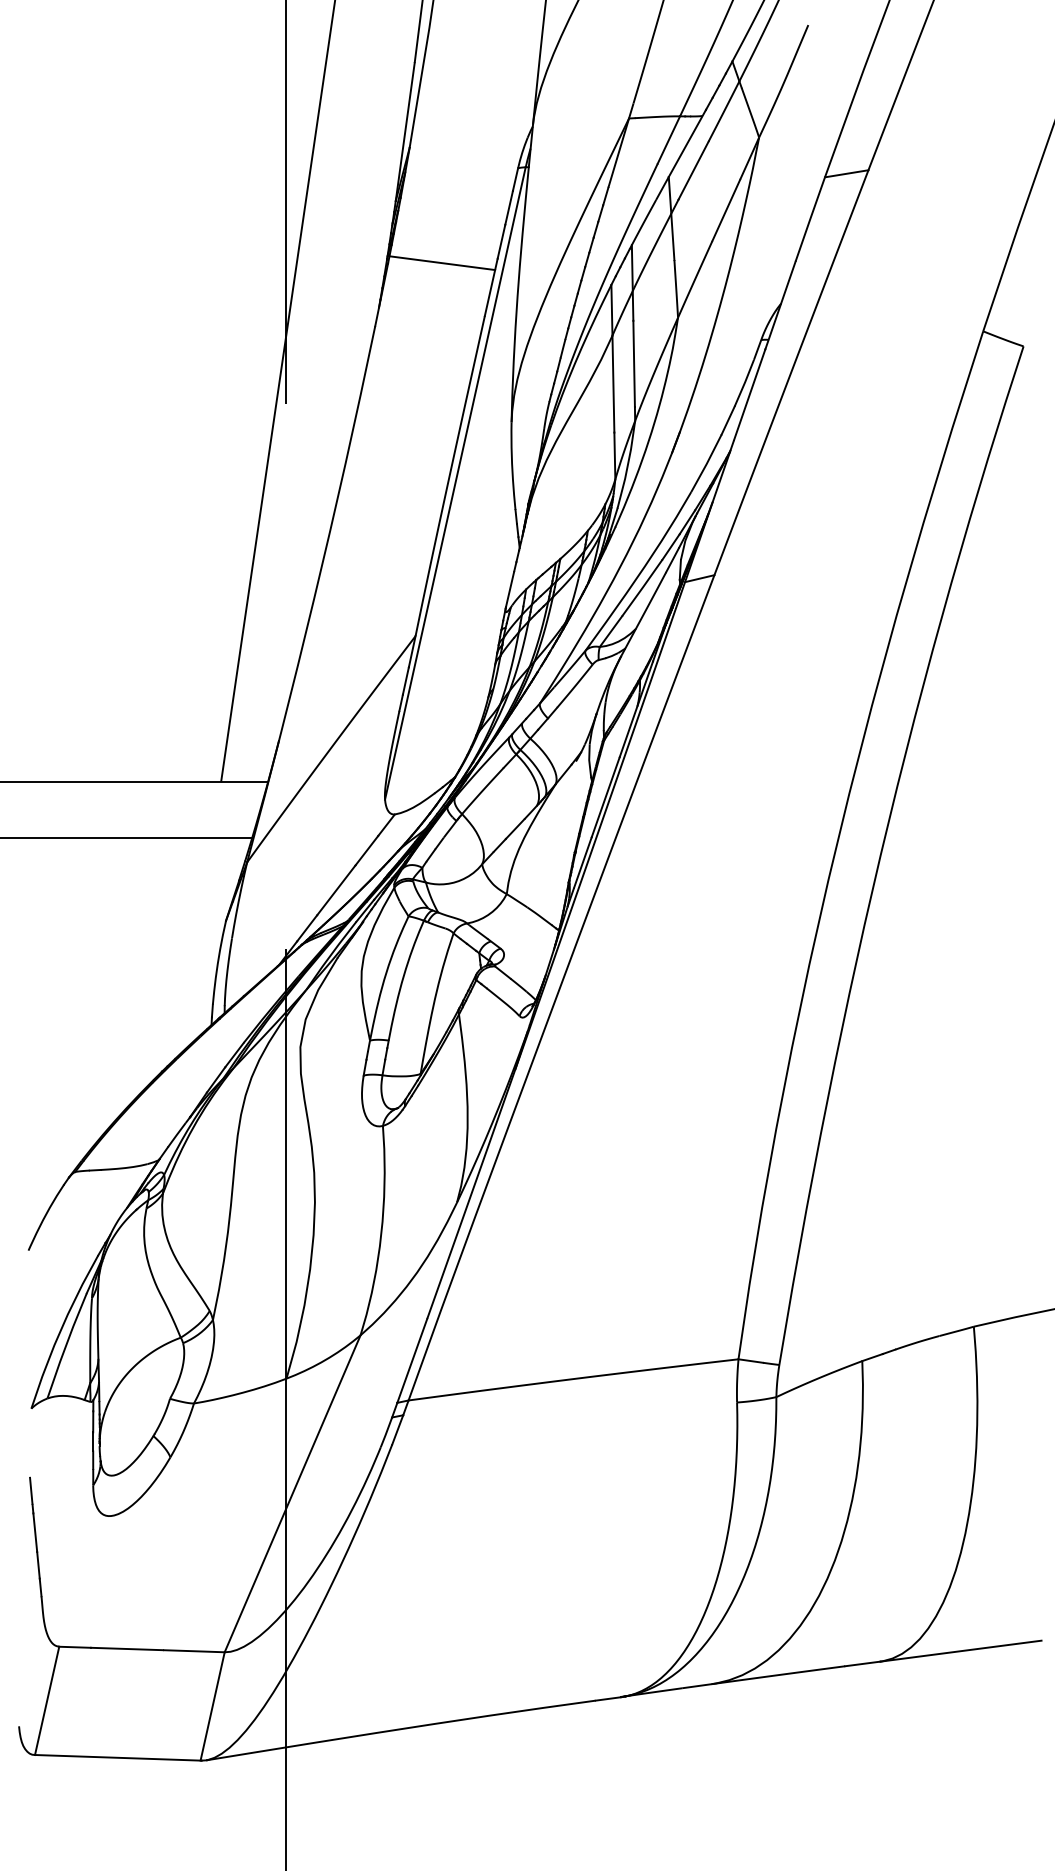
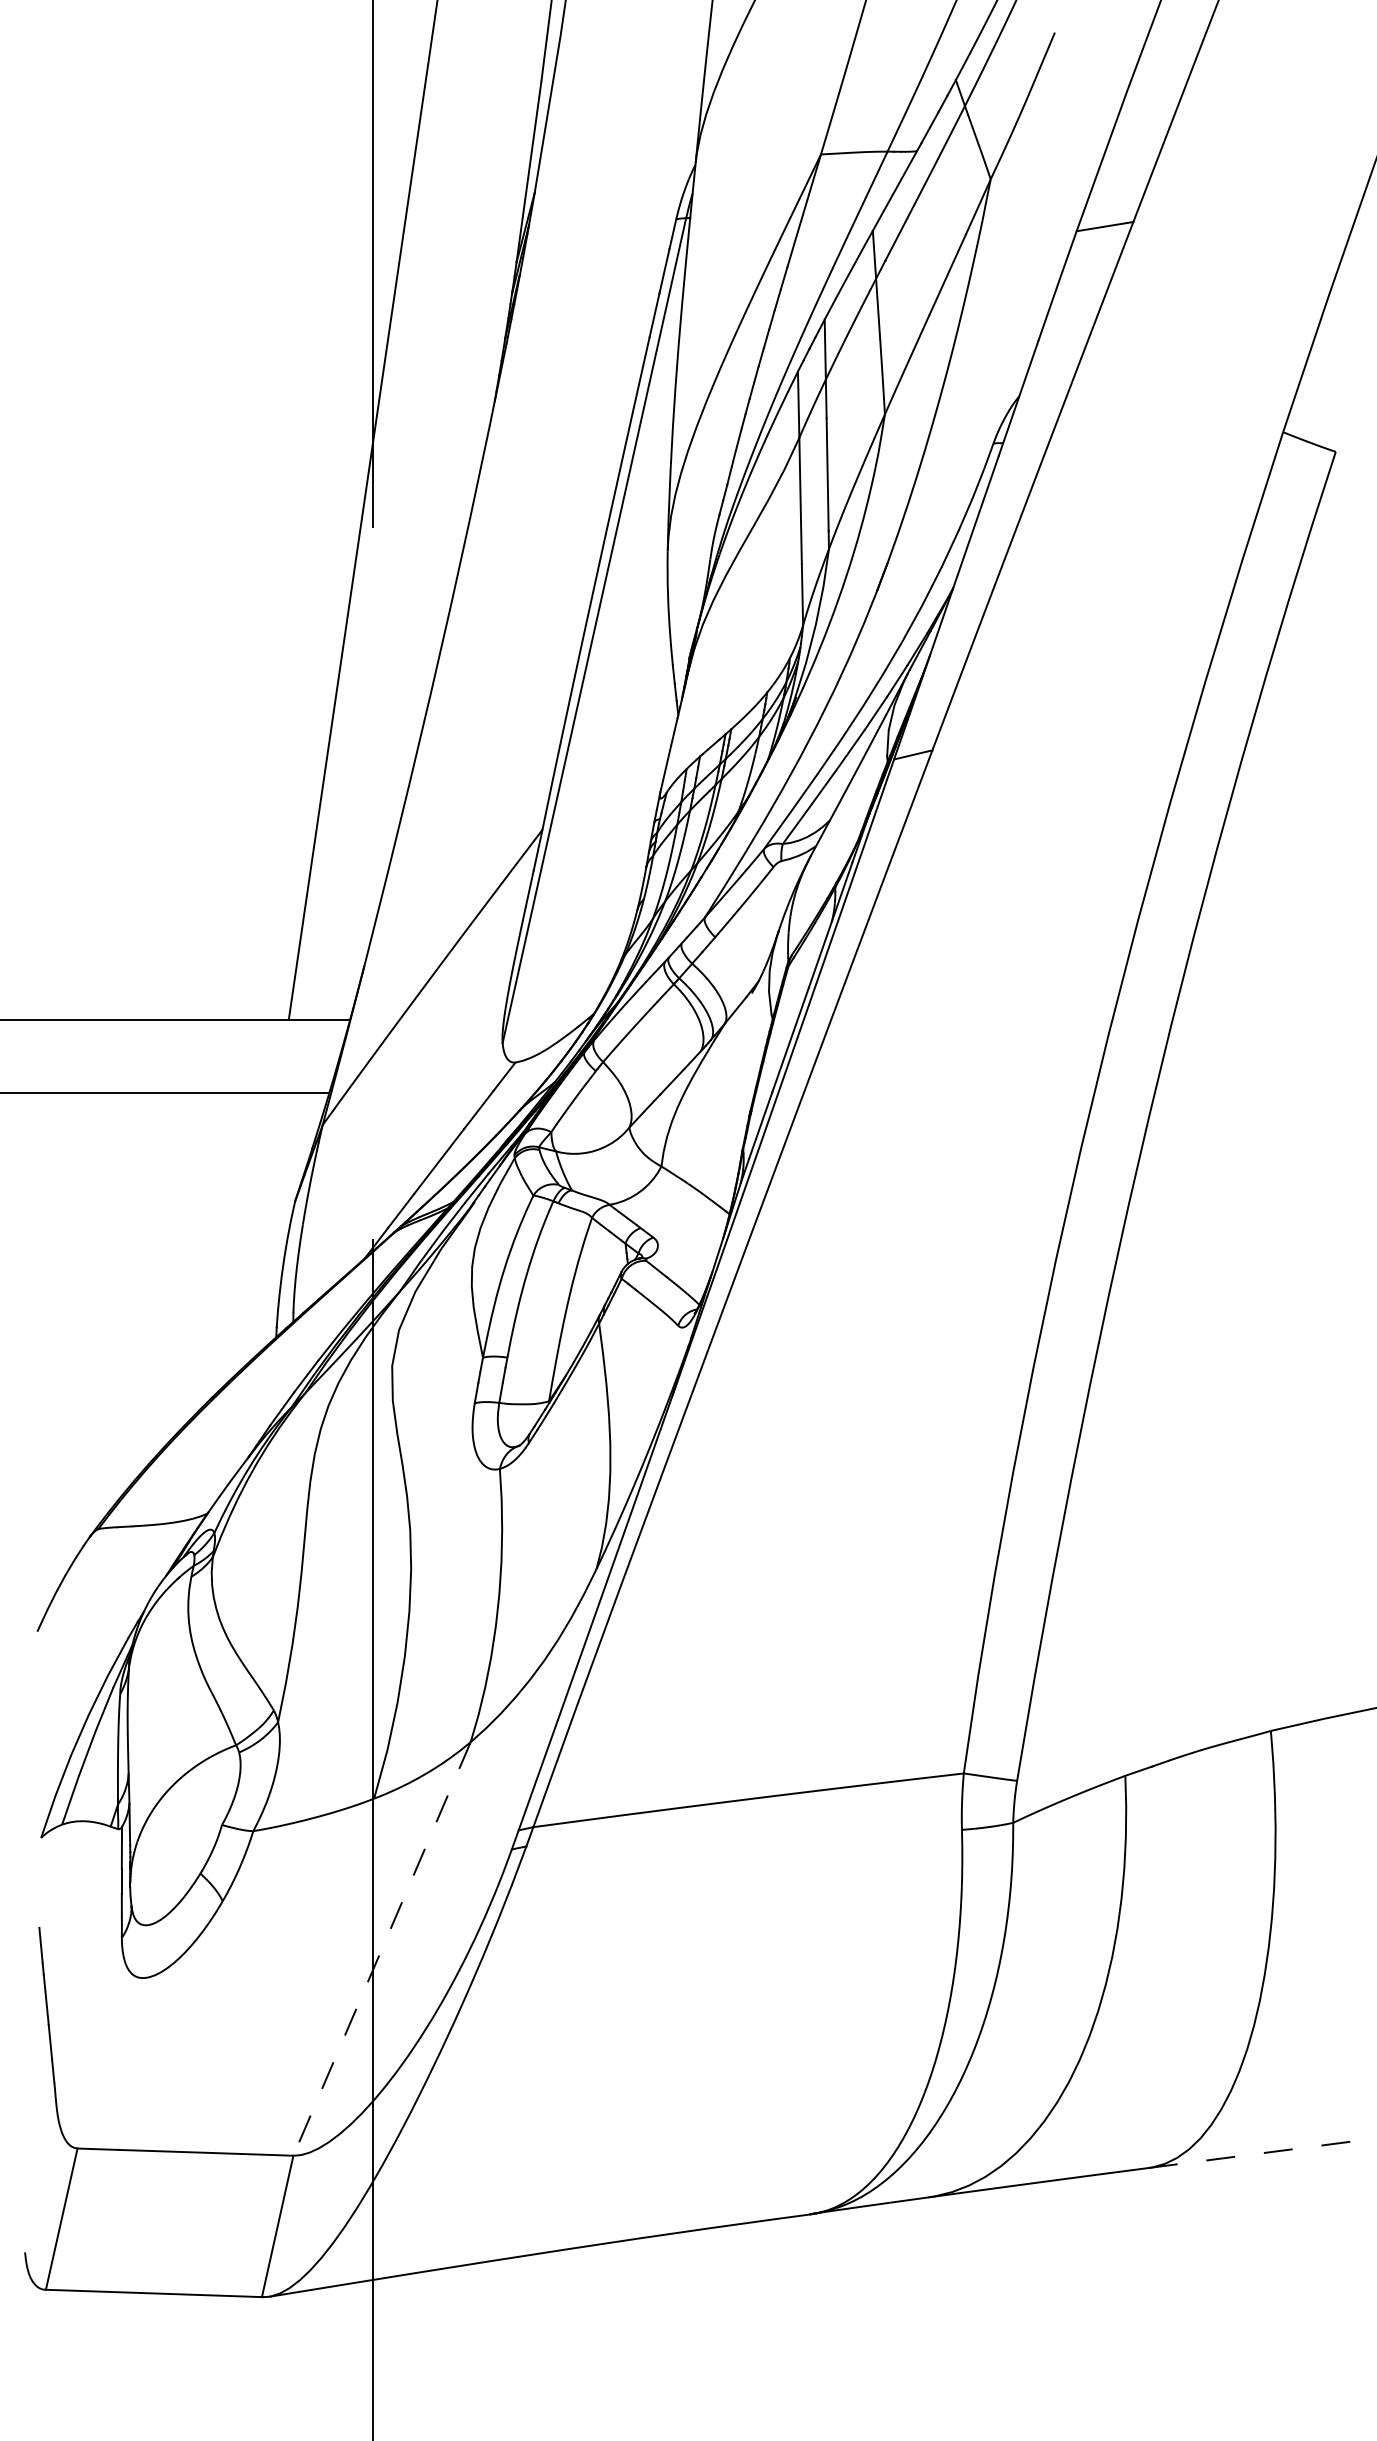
line: (442, 263) -> (577, 343), removed
line: (292, 1493) -> (382, 1948), solid -> dashed
line: (961, 1651) -> (1254, 2154), solid -> dashed

